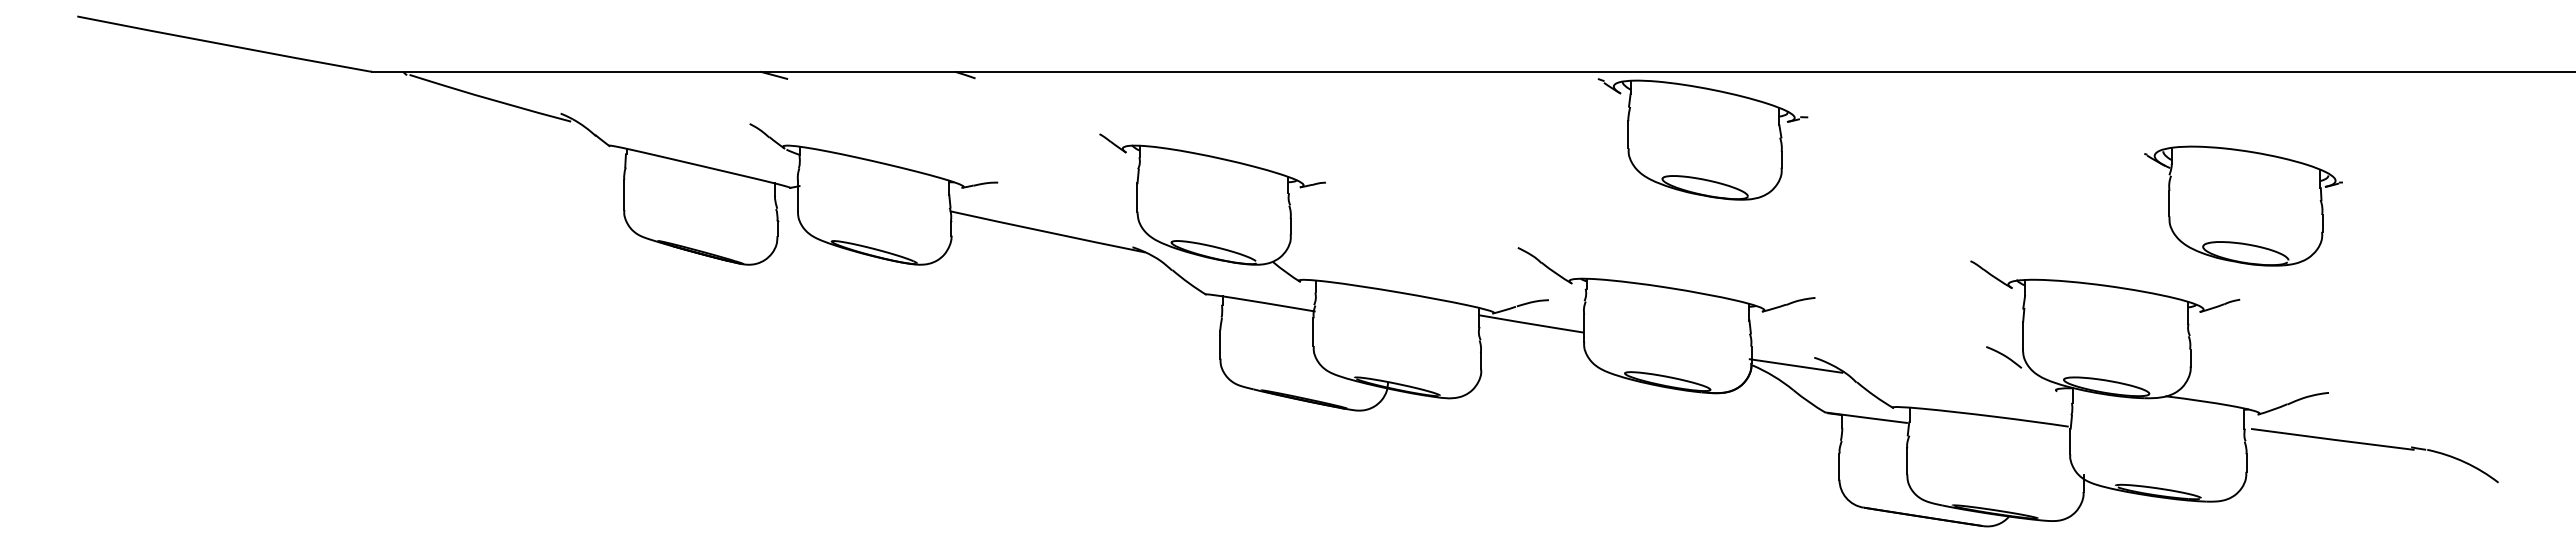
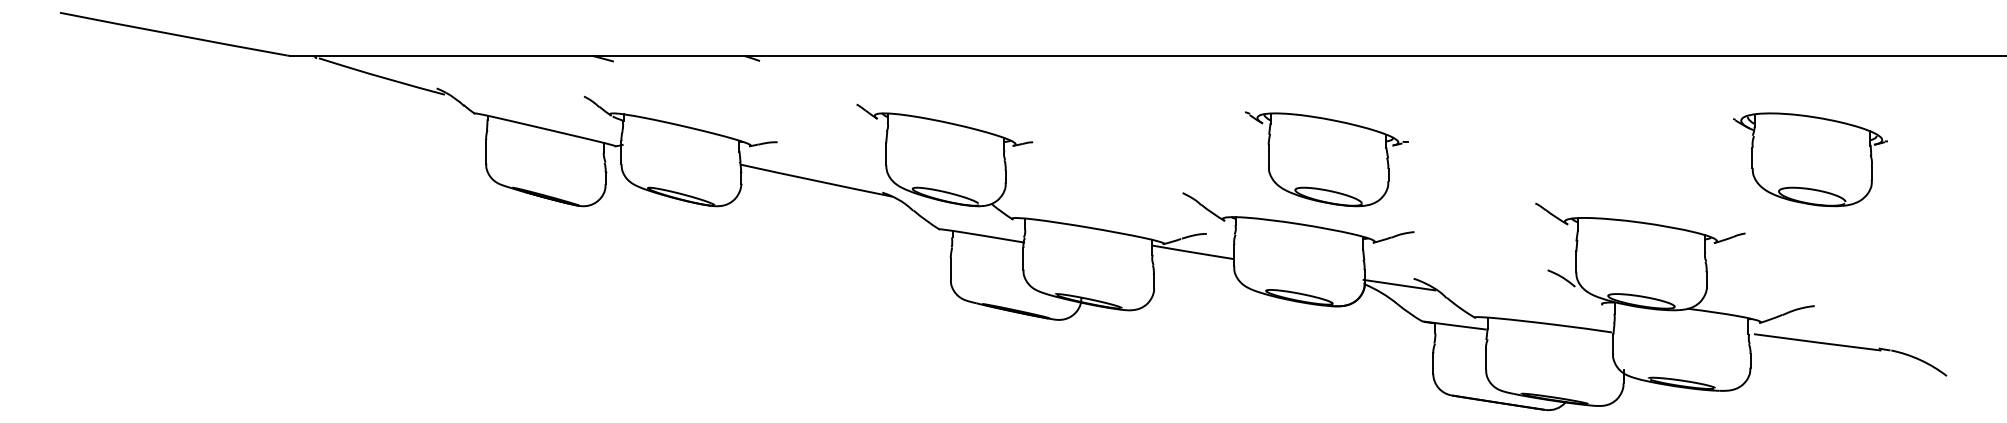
part: (1702, 139) -> (1326, 159), moved
part: (2243, 205) -> (1810, 159), moved

